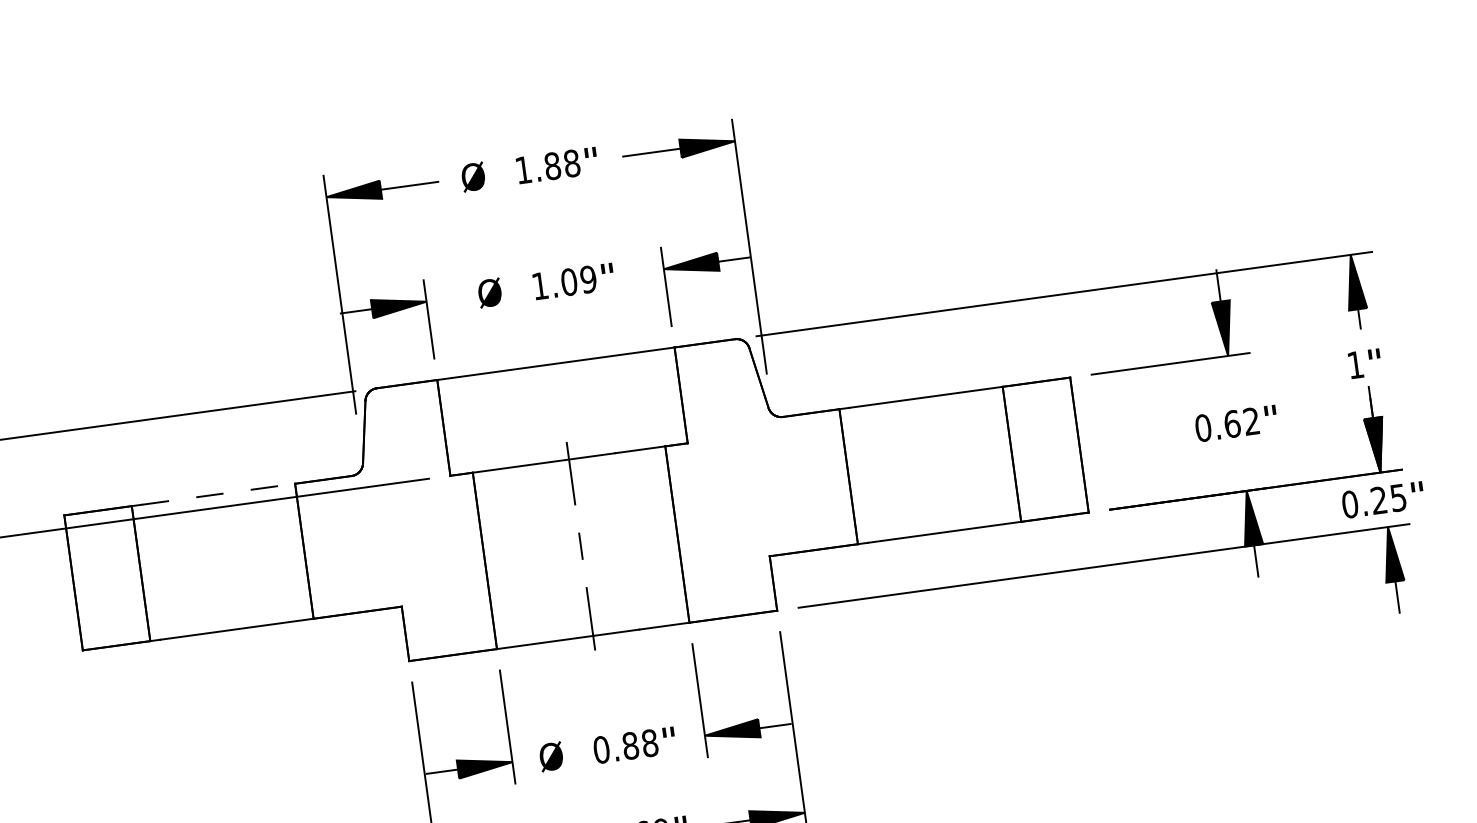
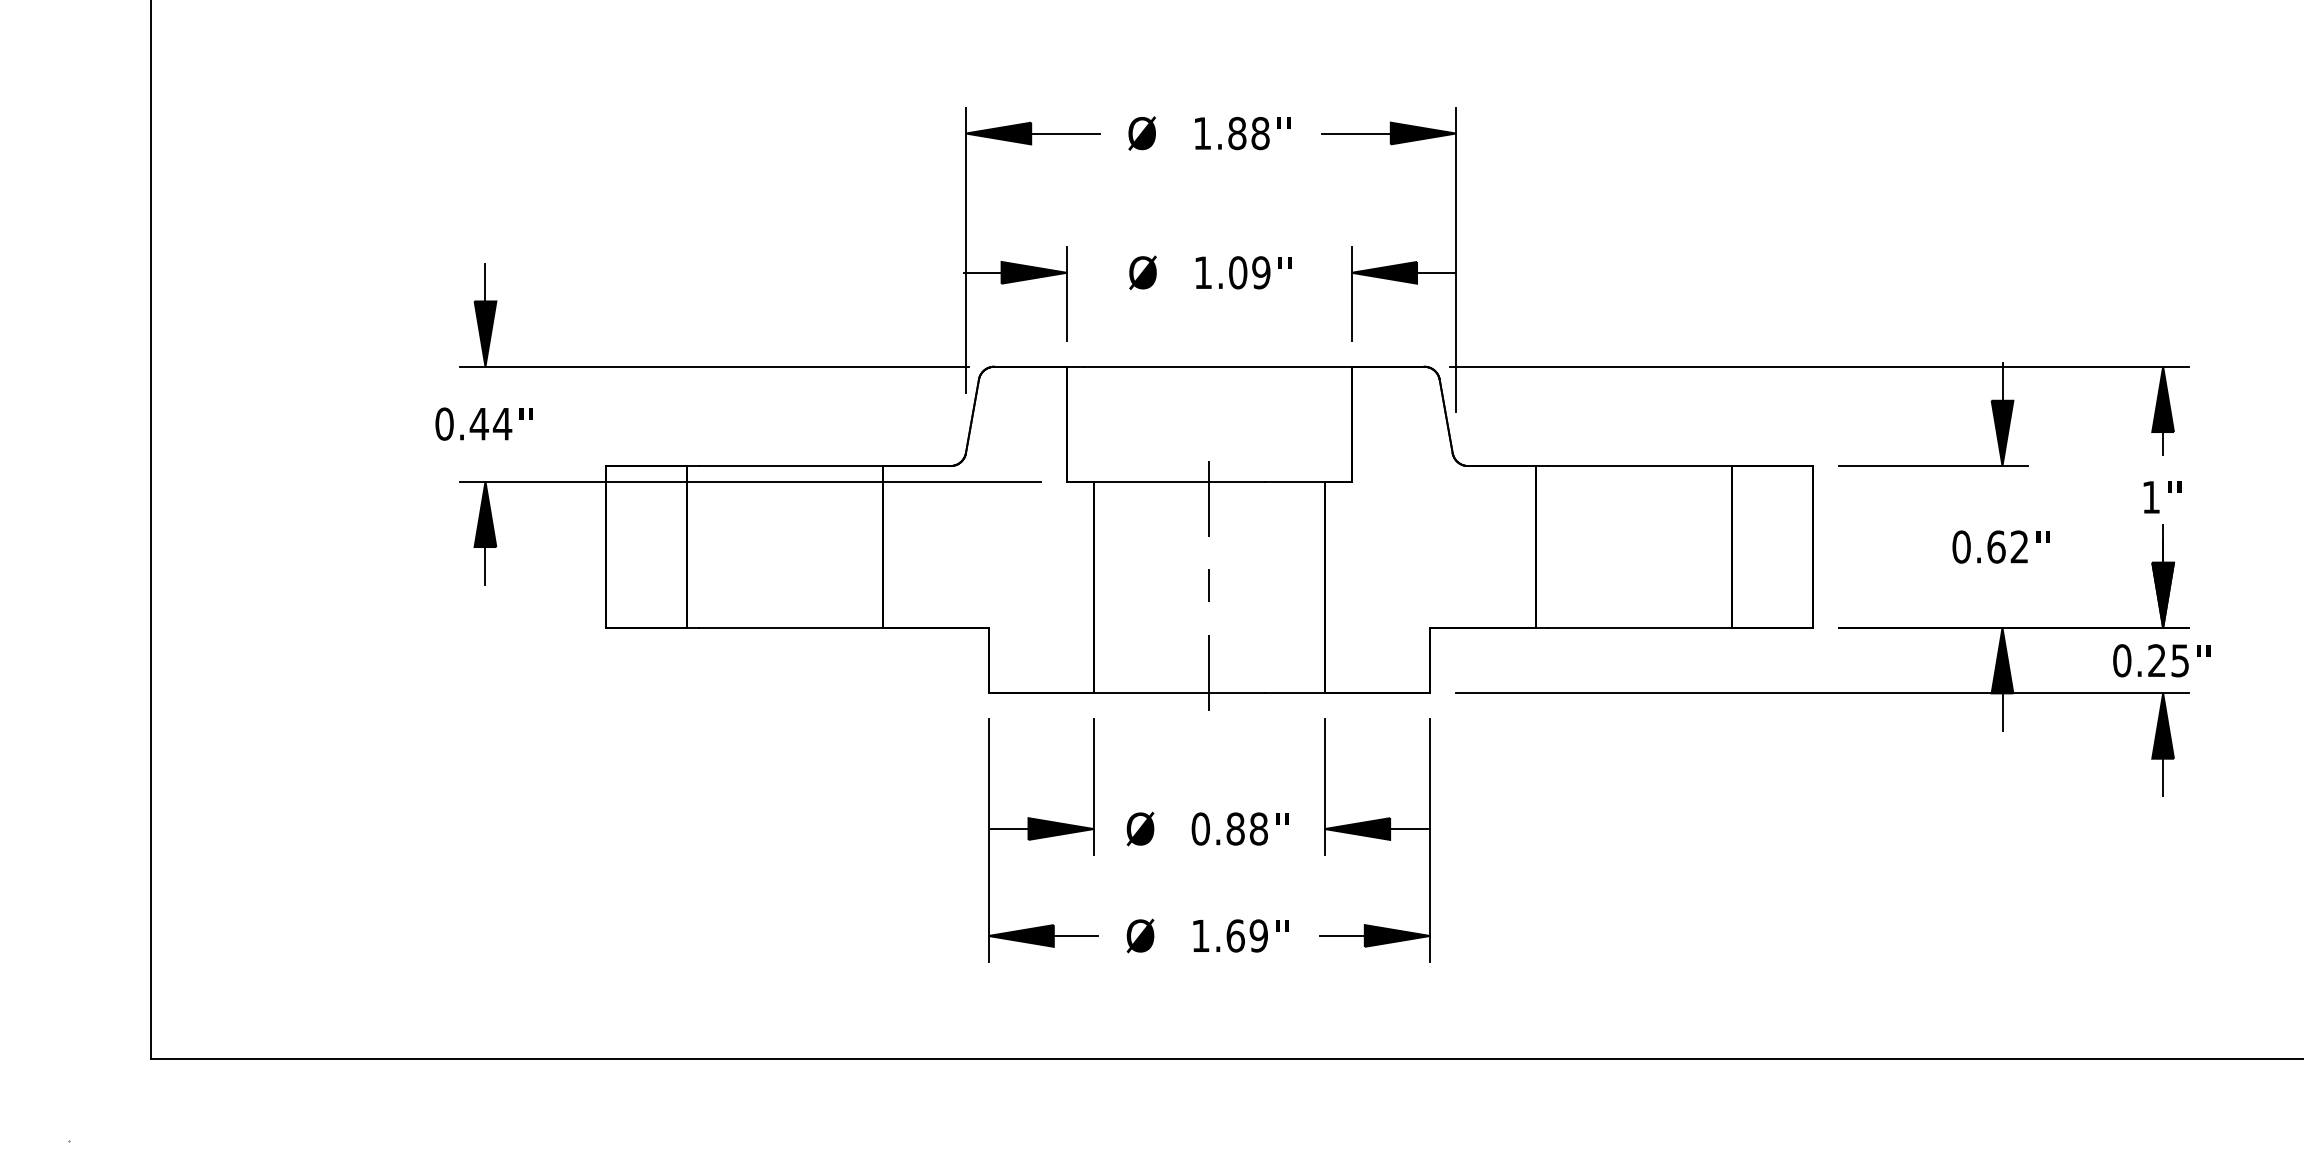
line: (218, 494) -> (790, 466), dashed -> solid

